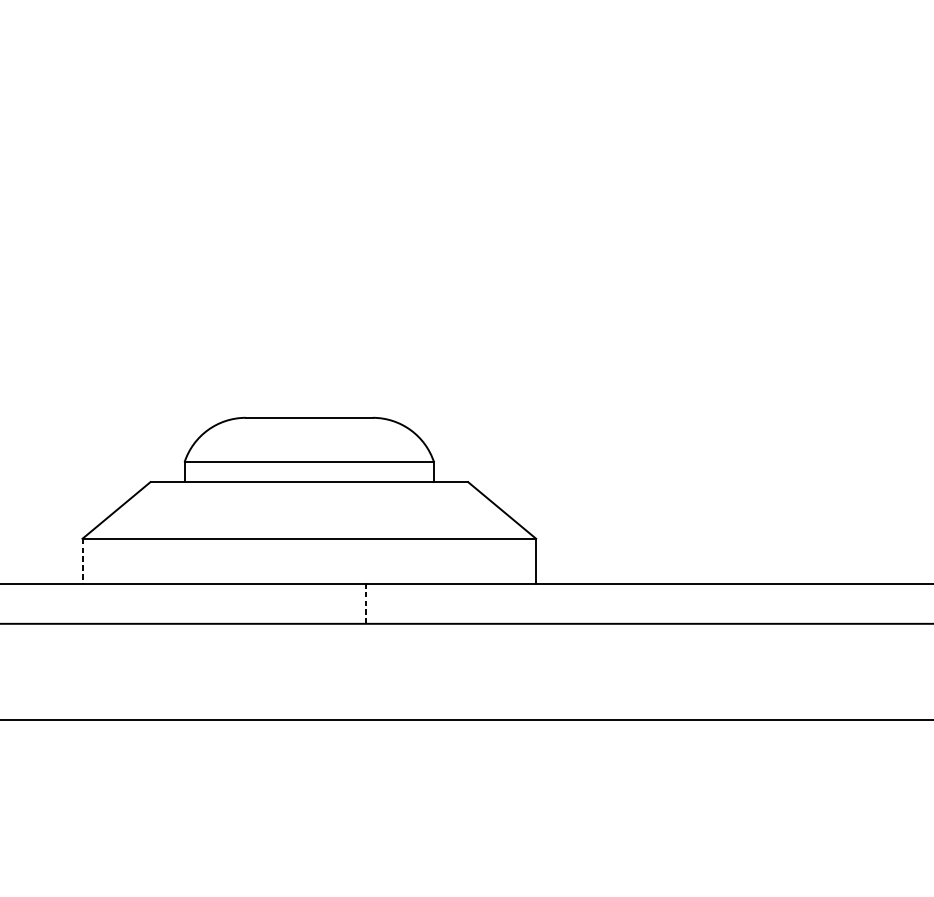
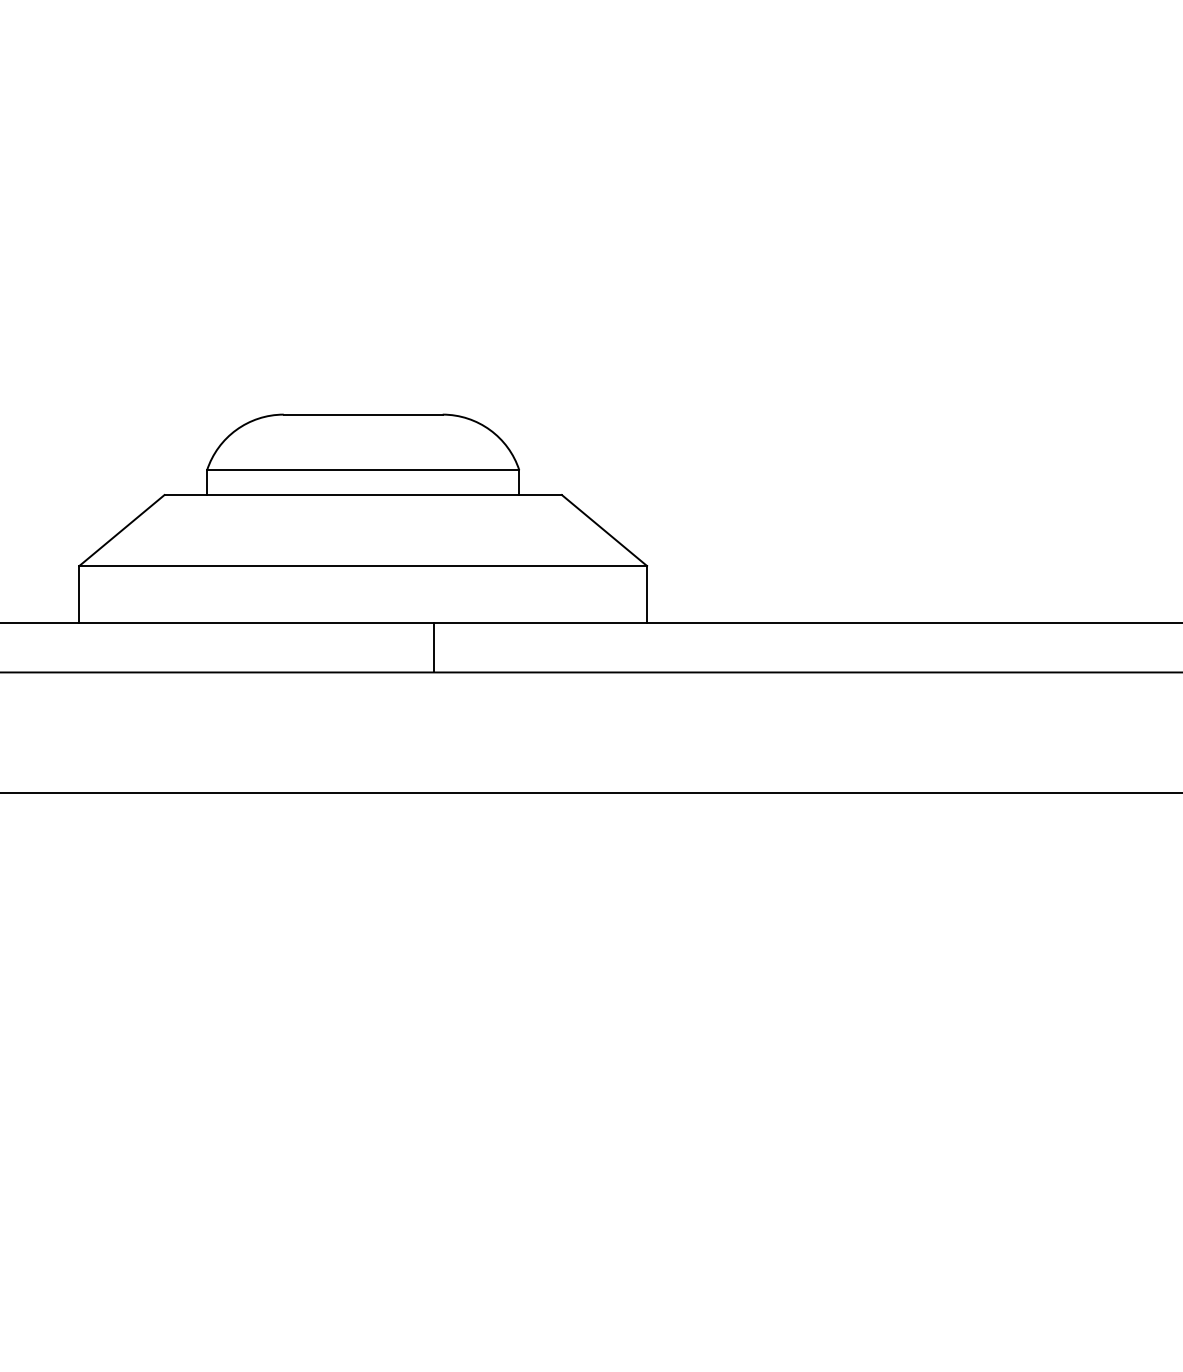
line: (82, 561) -> (79, 594), dashed -> solid
line: (366, 603) -> (434, 647), dashed -> solid

